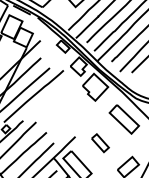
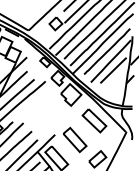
part: (100, 142) -> (75, 139), size x1.67

